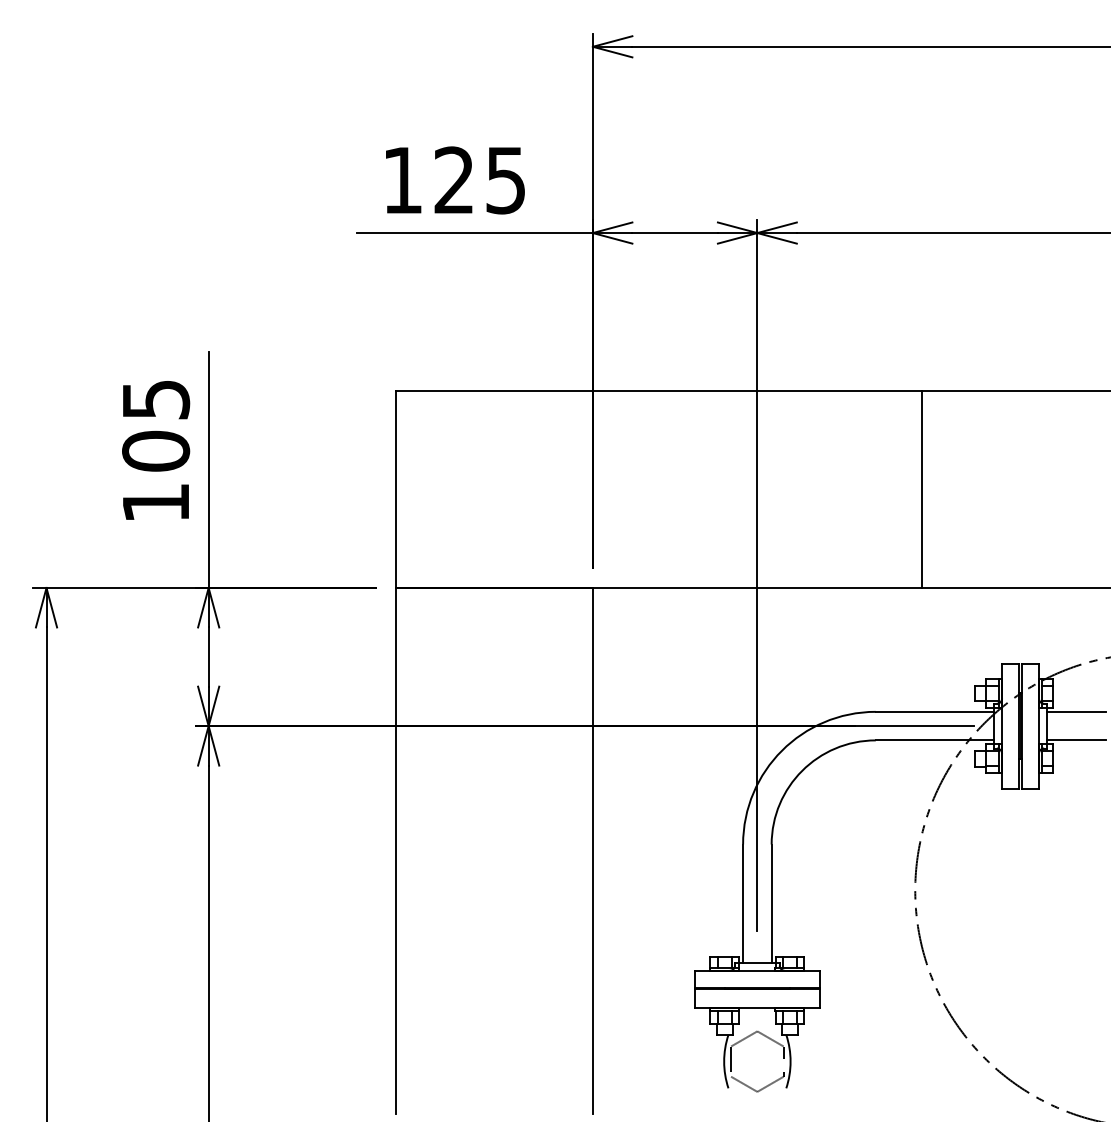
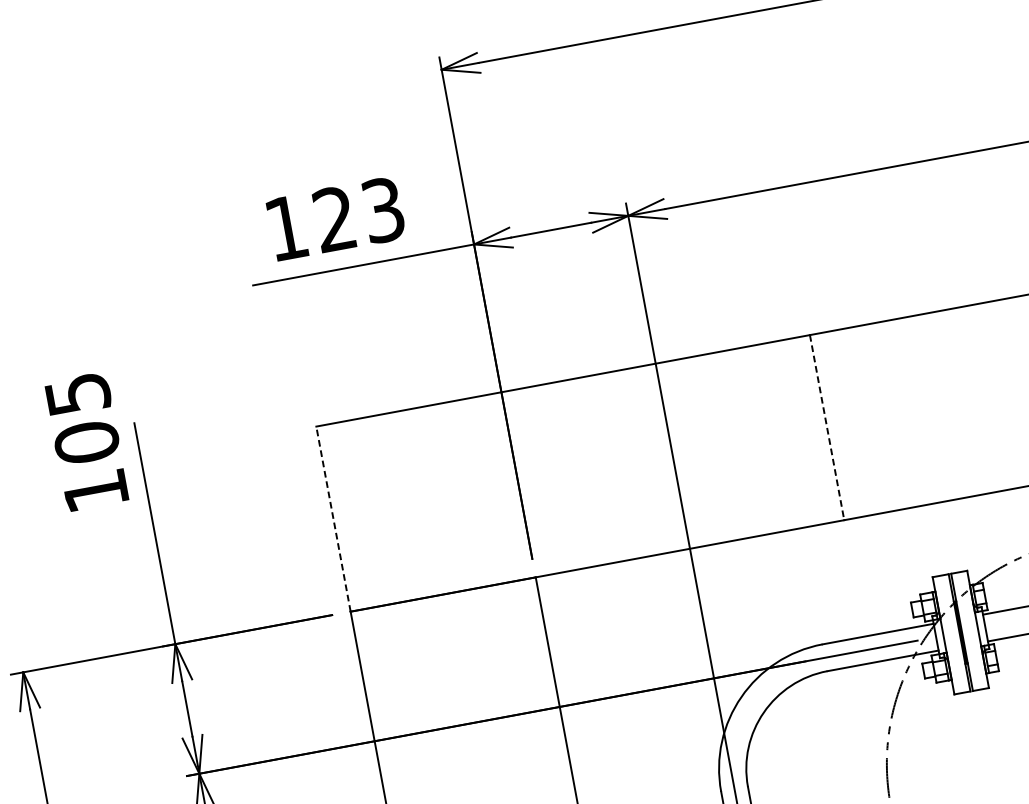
text: (505, 179) -> (382, 209), 125 -> 123
text: (156, 450) -> (87, 441), moved
line: (395, 489) -> (333, 519), solid -> dashed
line: (921, 489) -> (826, 427), solid -> dashed

